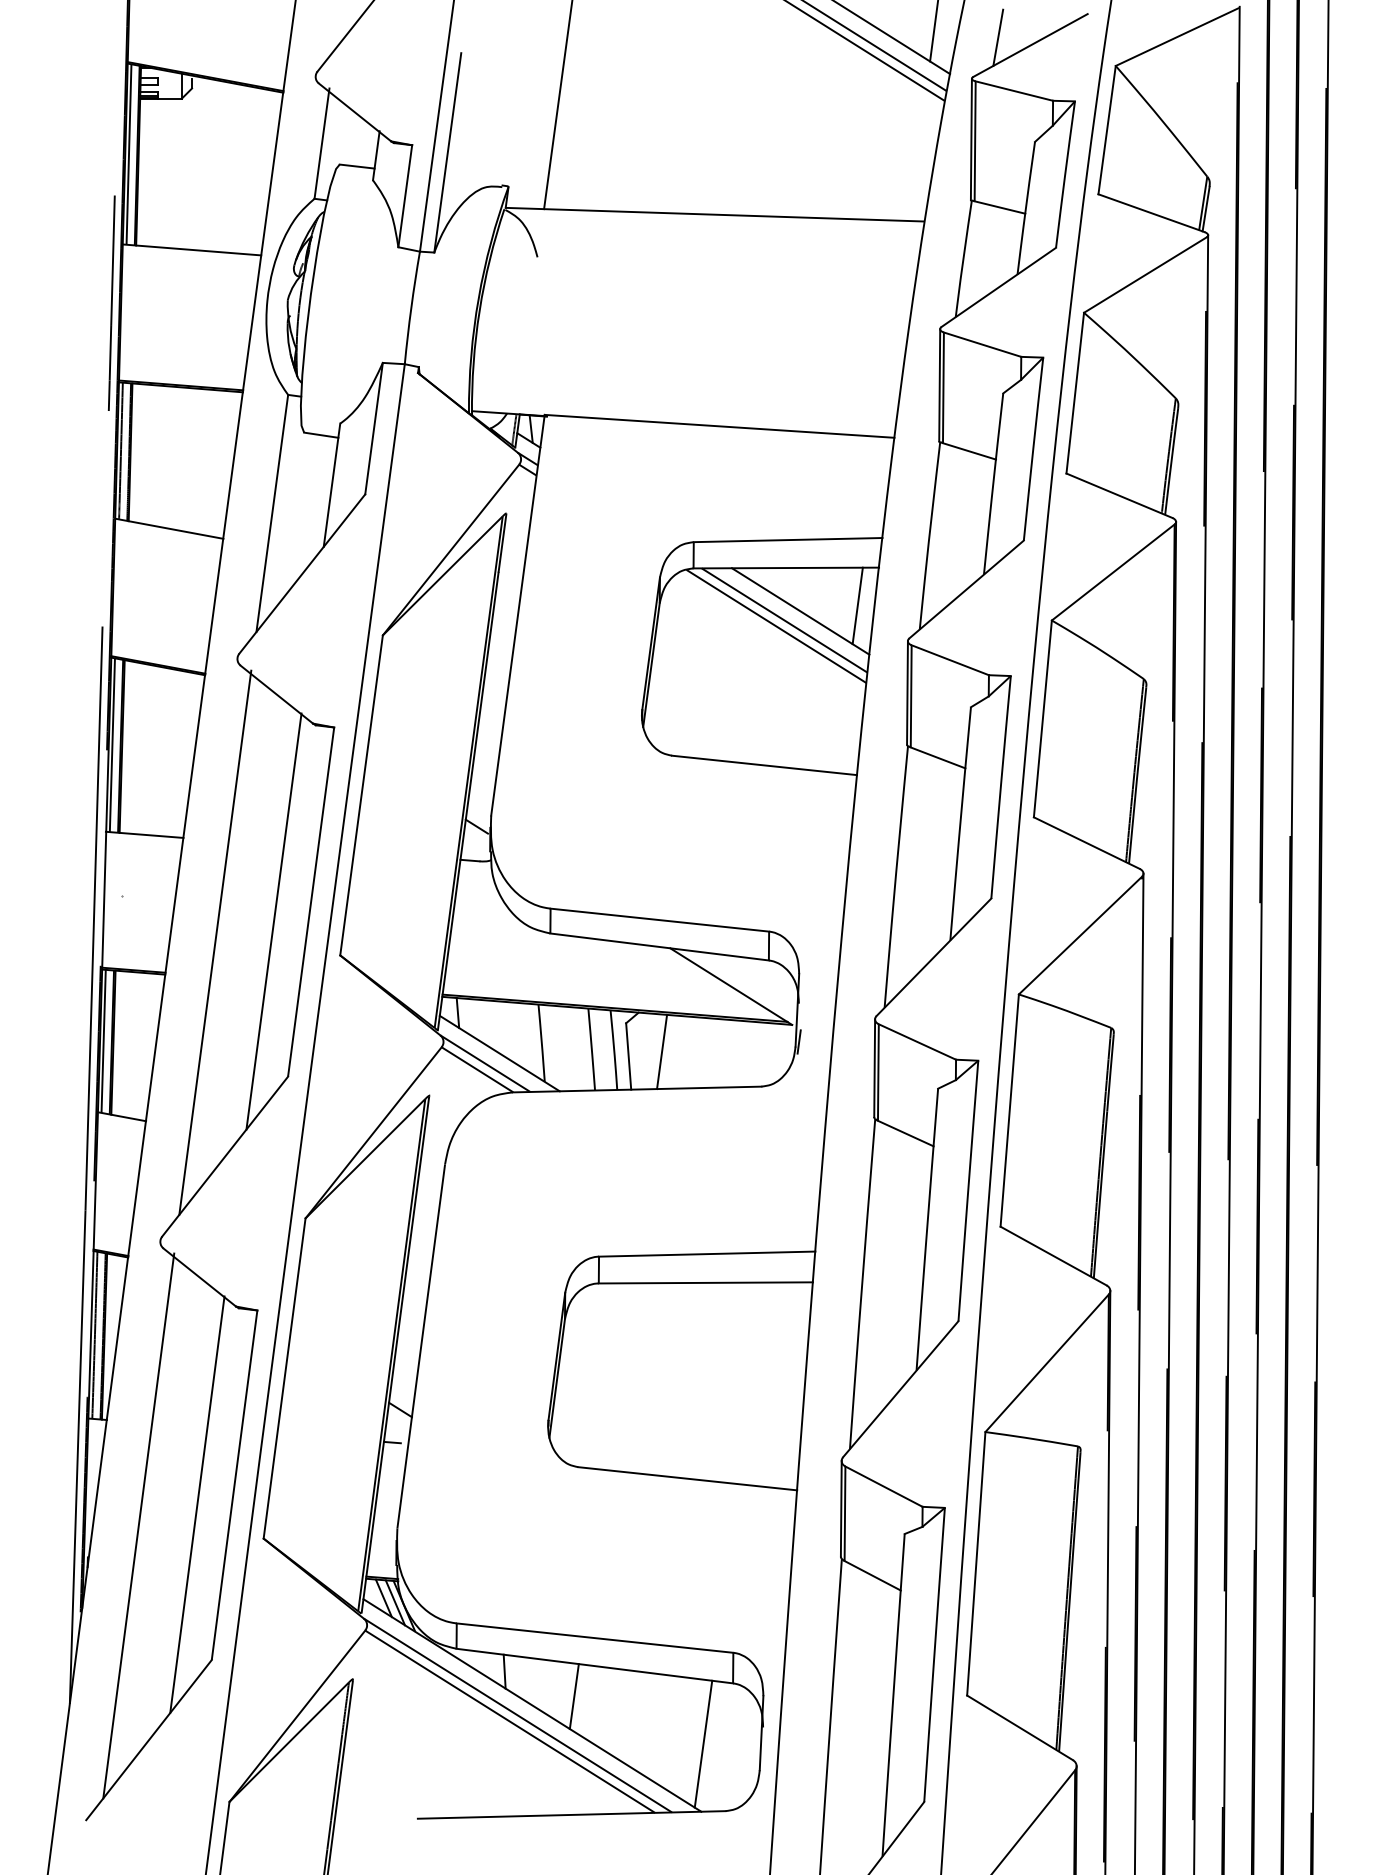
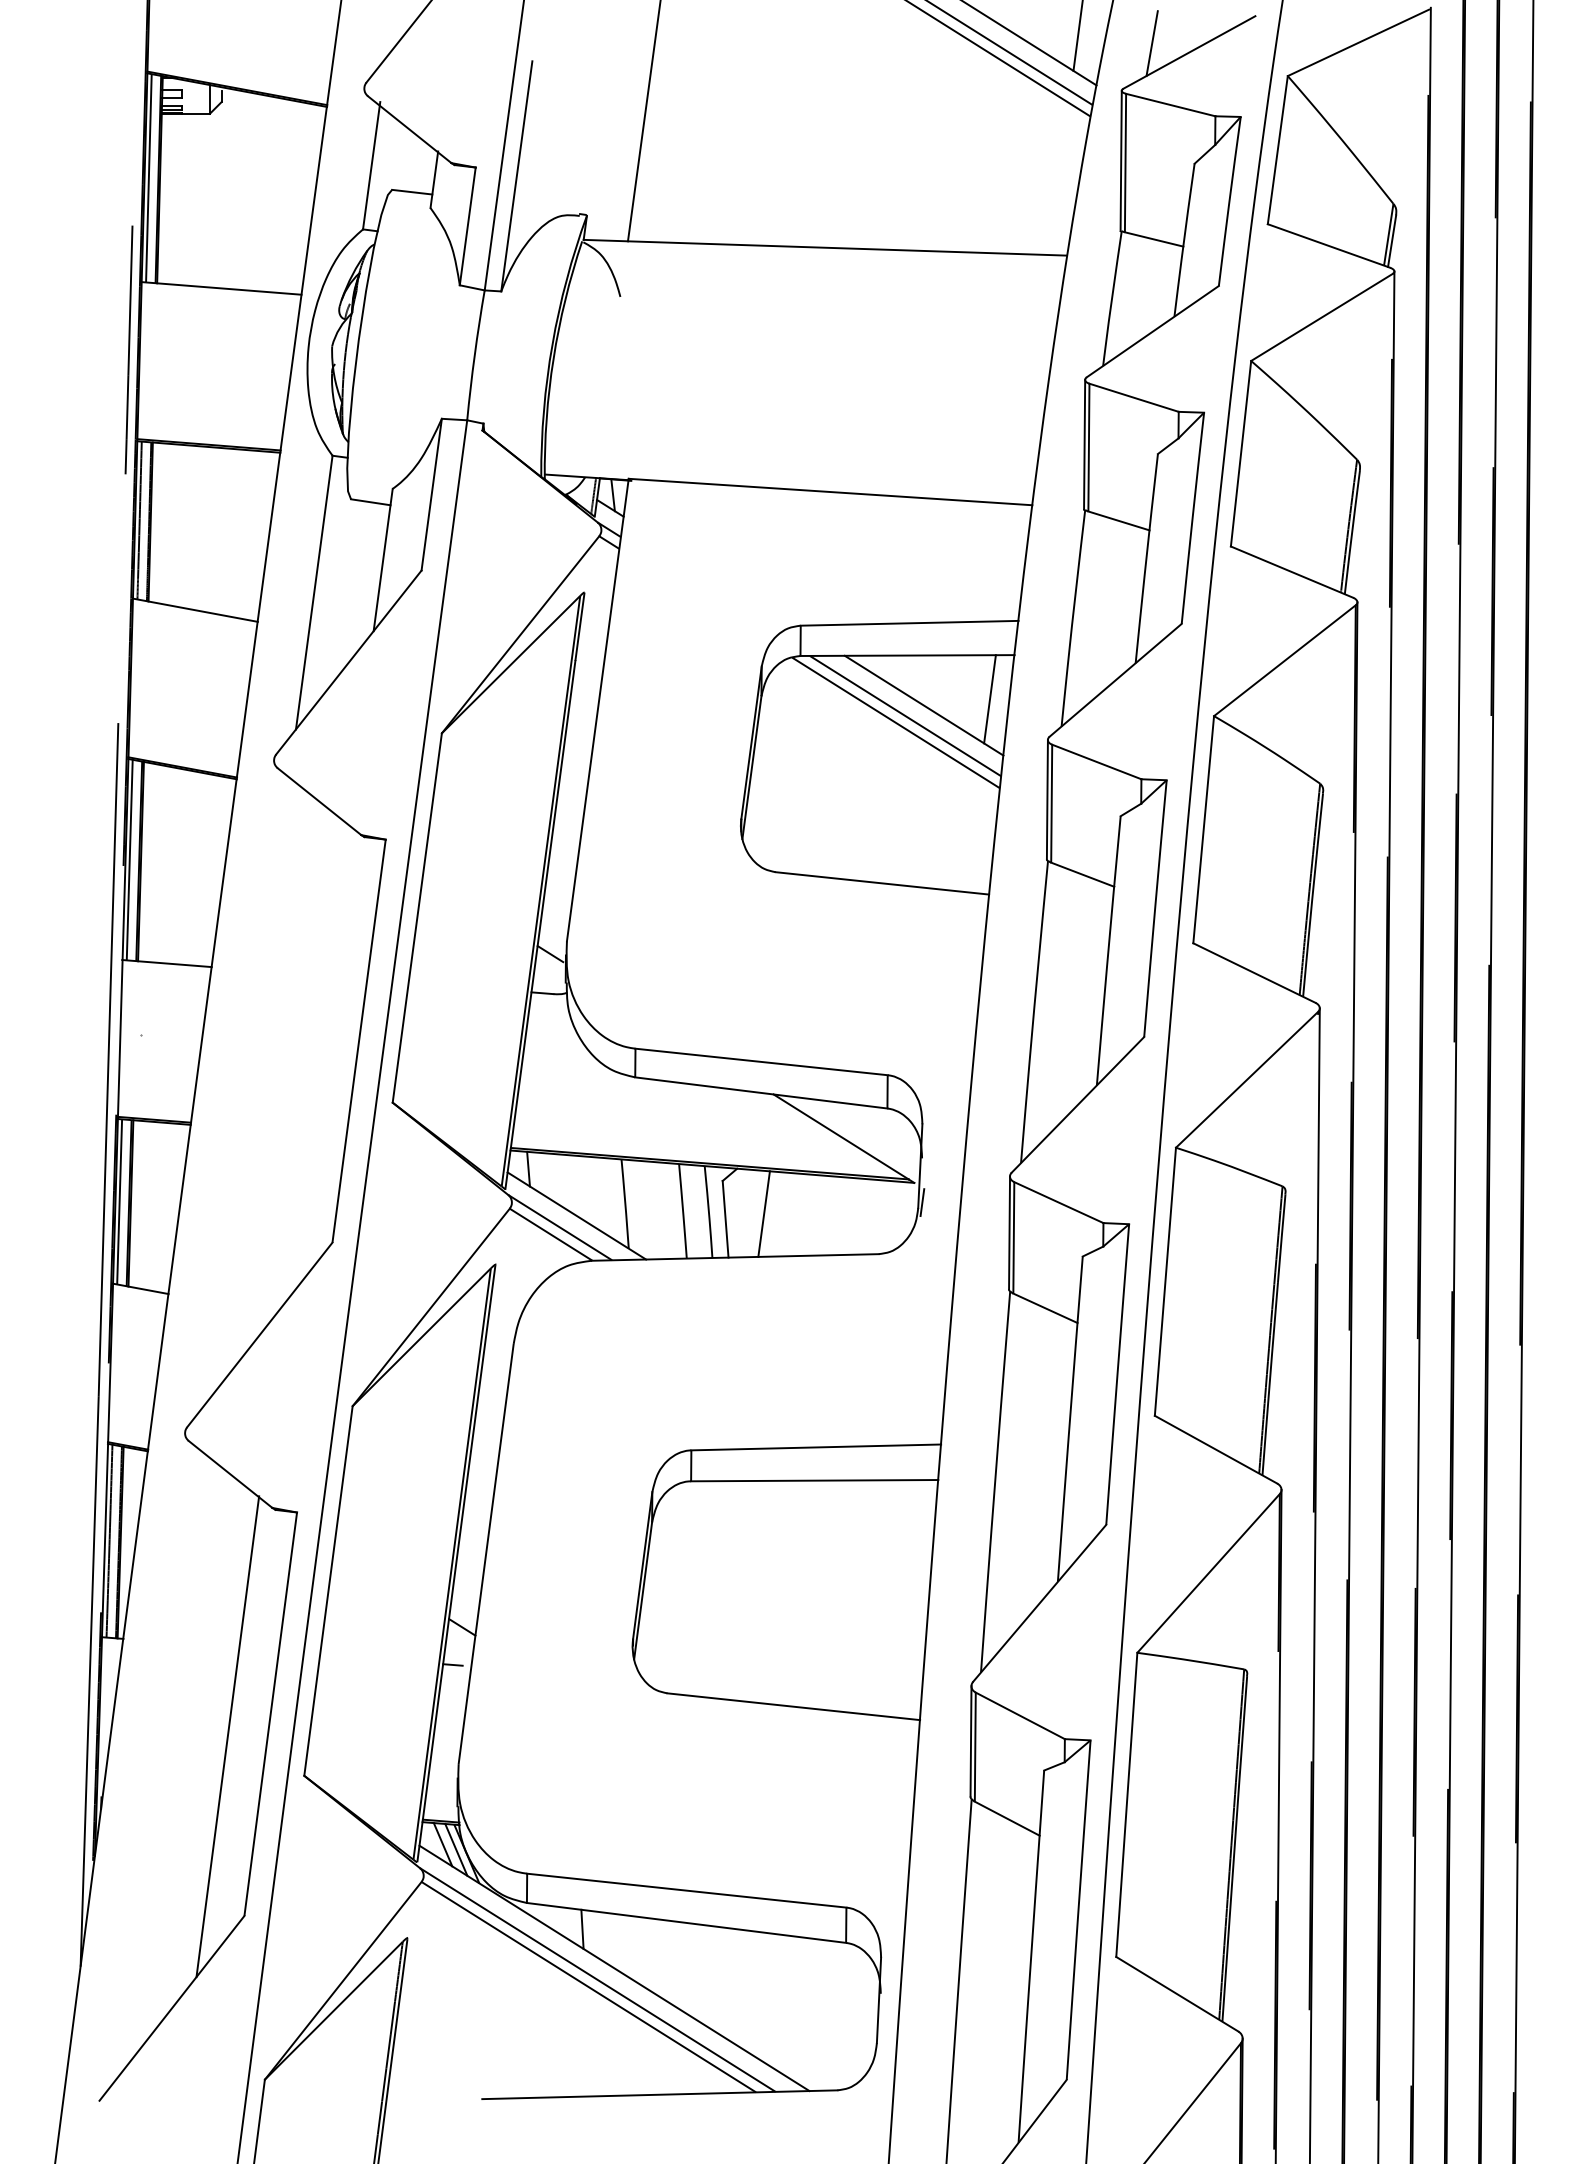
line: (273, 921) -> (315, 1063), removed
line: (215, 942) -> (248, 1087), removed
line: (138, 1525) -> (159, 1760), removed
line: (573, 1696) -> (661, 1958), removed
line: (703, 1743) -> (811, 2012), removed

